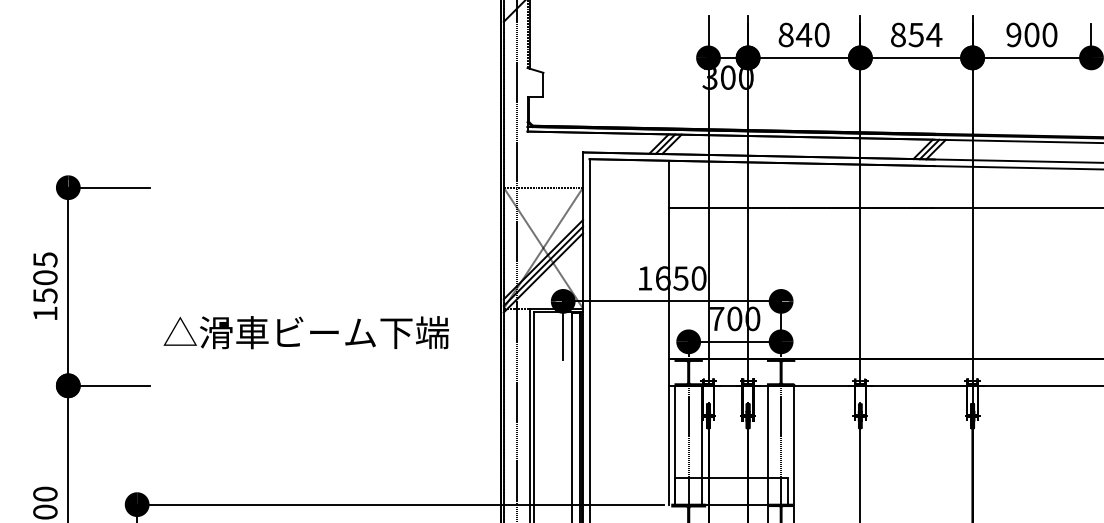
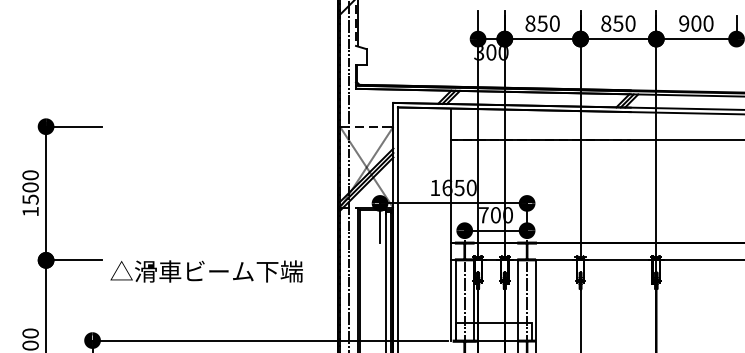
text: (803, 34) -> (542, 23), 840 -> 850
text: (934, 34) -> (630, 23), 854 -> 850
text: (45, 260) -> (30, 175), 1505 -> 1500
text: (306, 332) -> (206, 271), moved

